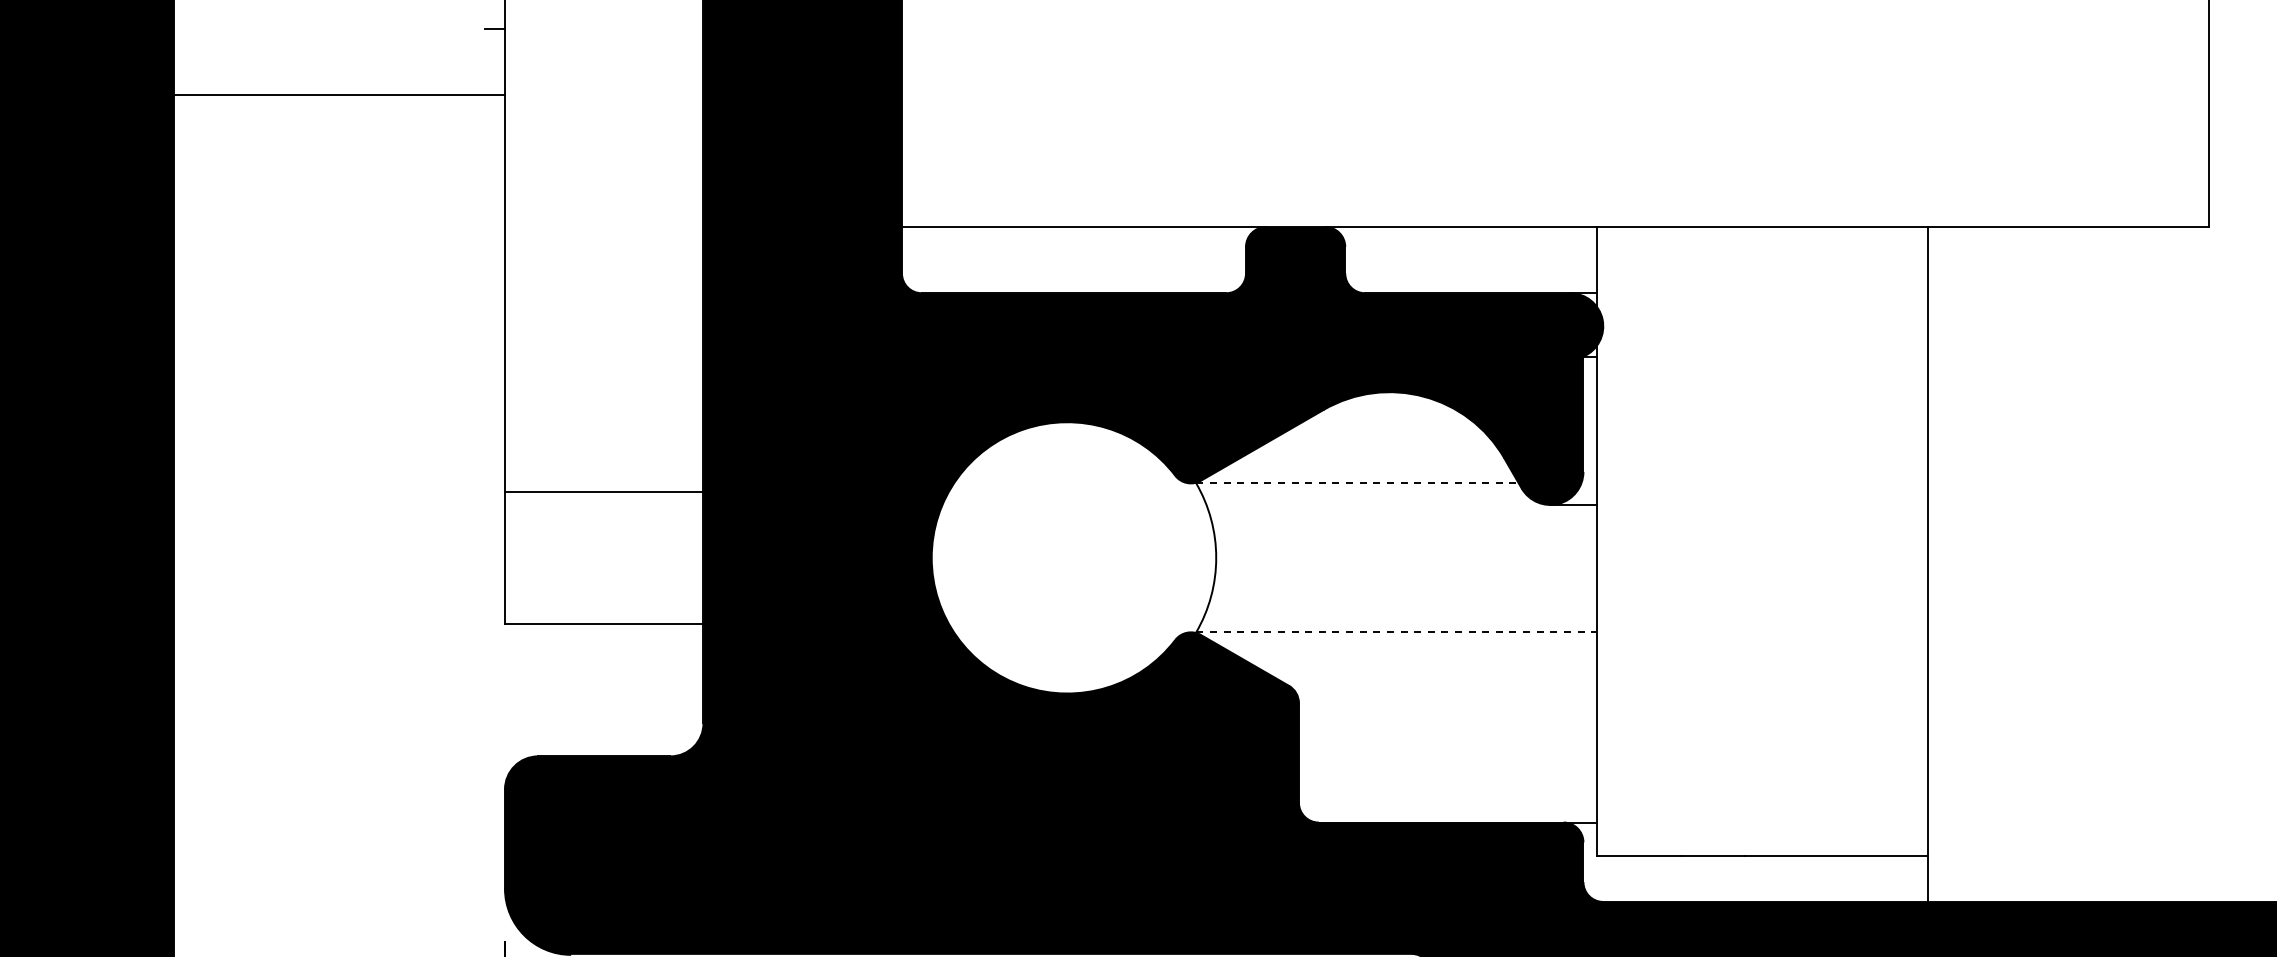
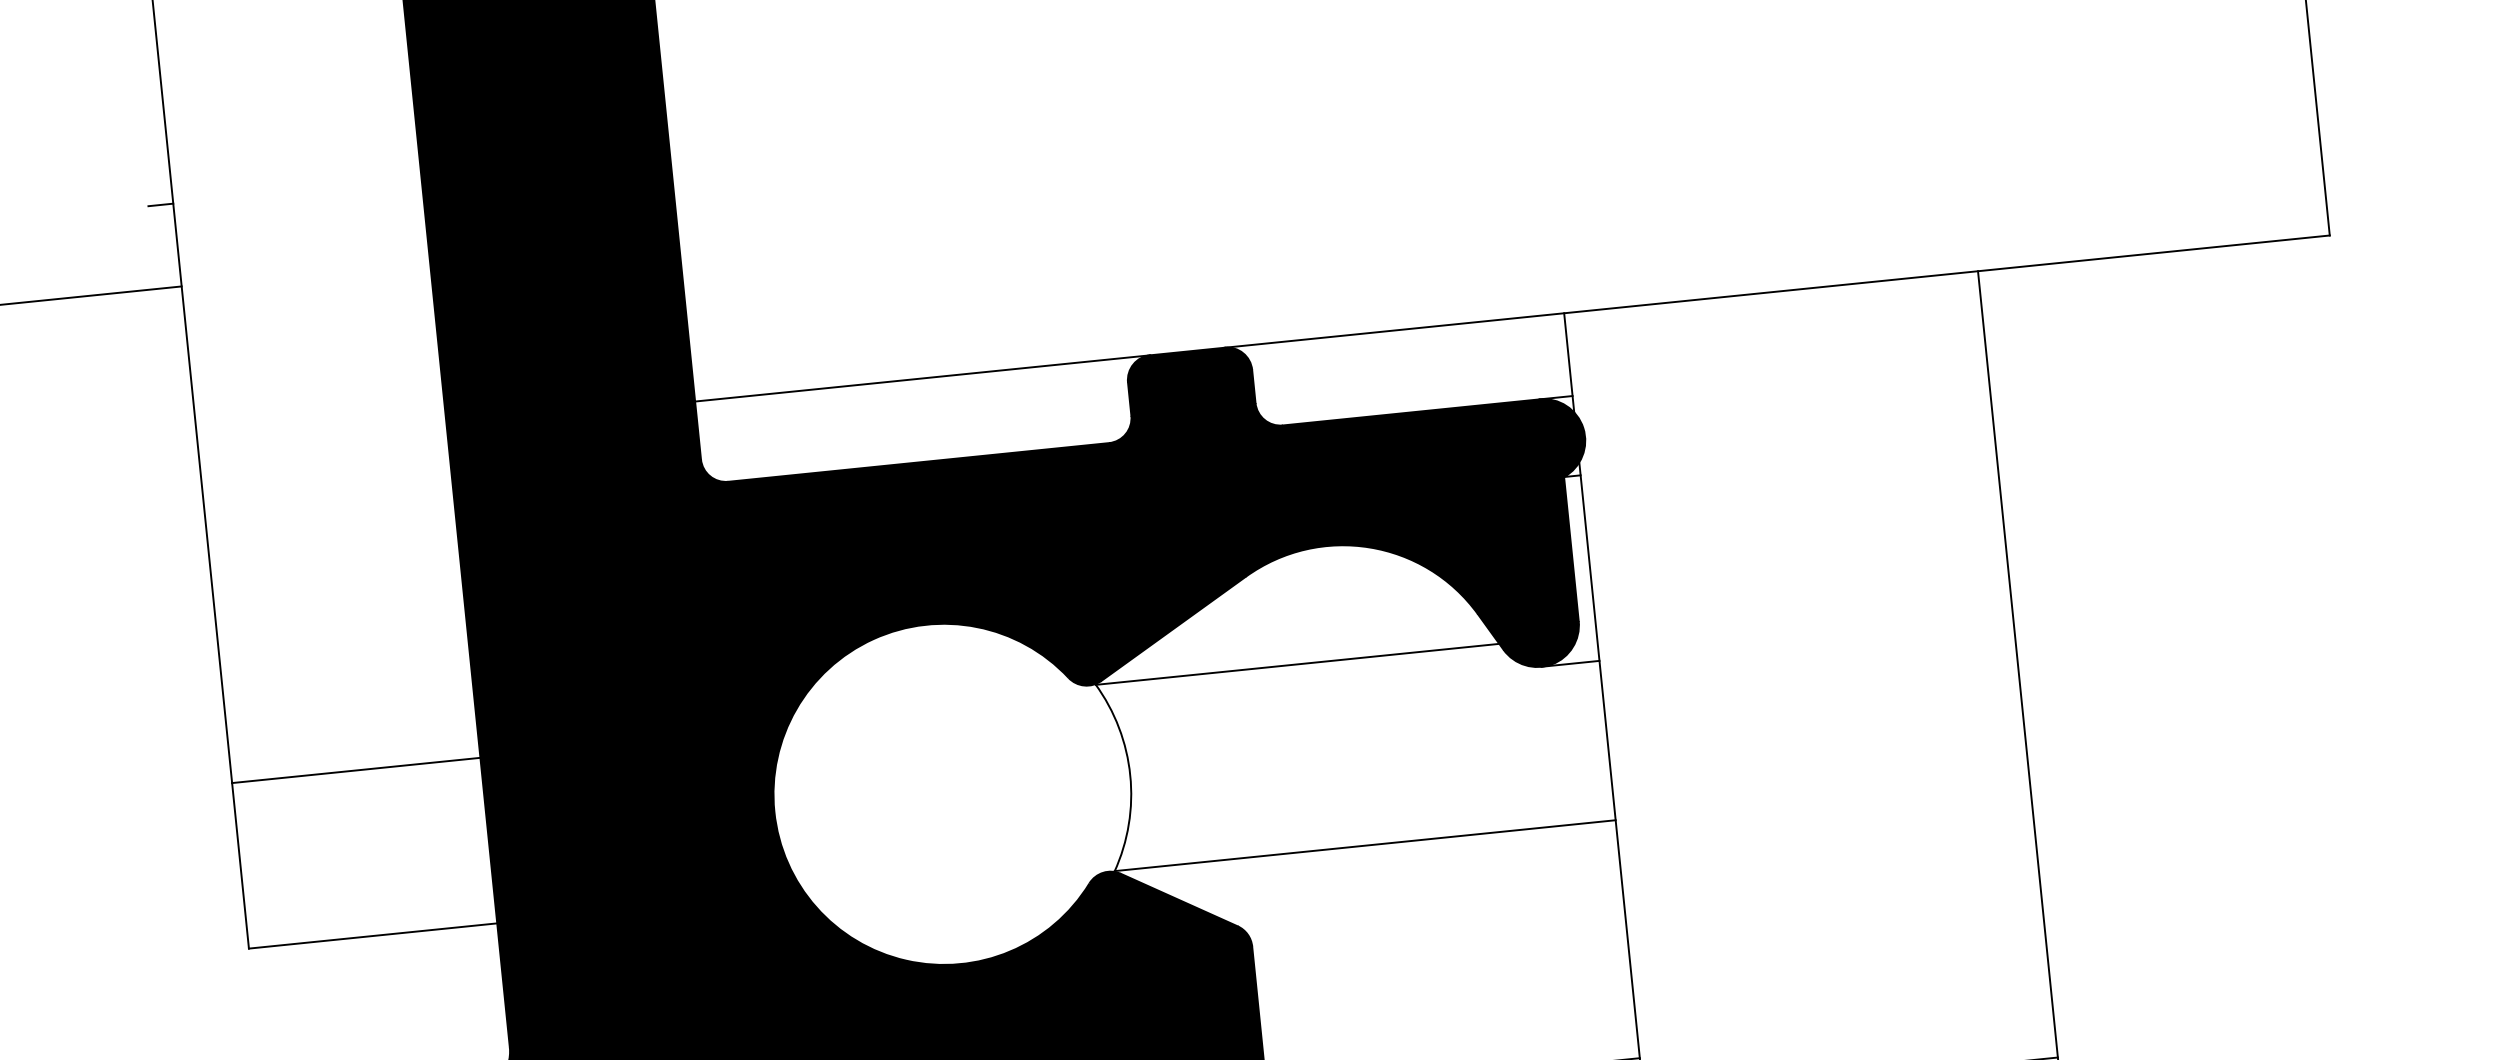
line: (1358, 483) -> (1298, 664), dashed -> solid
line: (1396, 632) -> (1365, 845), dashed -> solid

